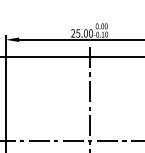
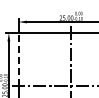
line: (5, 97) -> (18, 58), solid -> dashed

